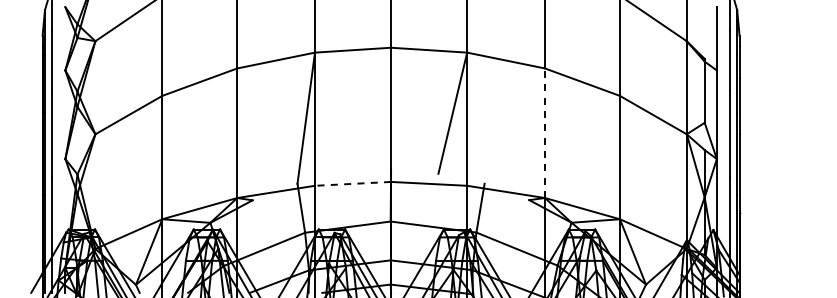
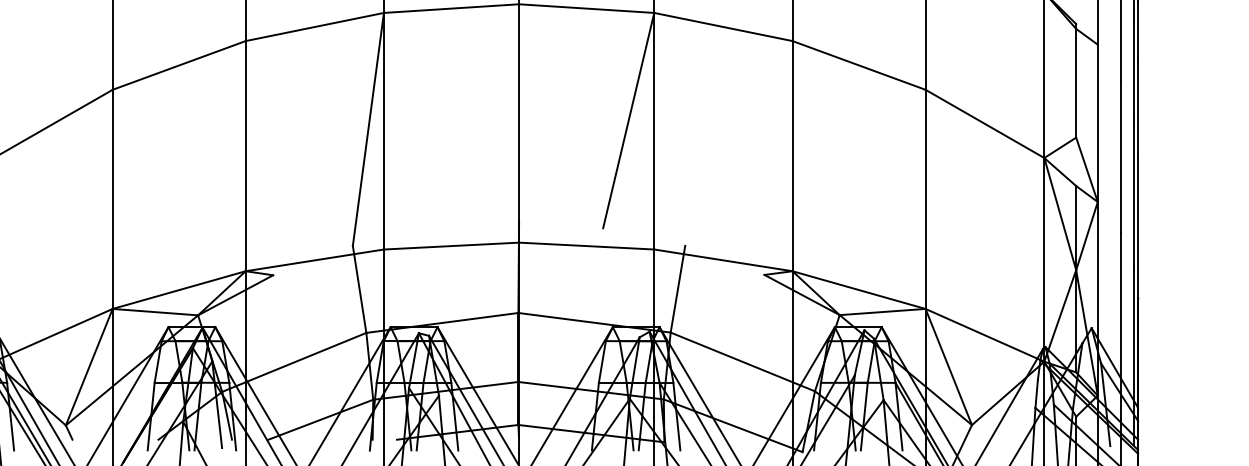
line: (545, 133) -> (793, 156), dashed -> solid
line: (352, 183) -> (450, 245), dashed -> solid

